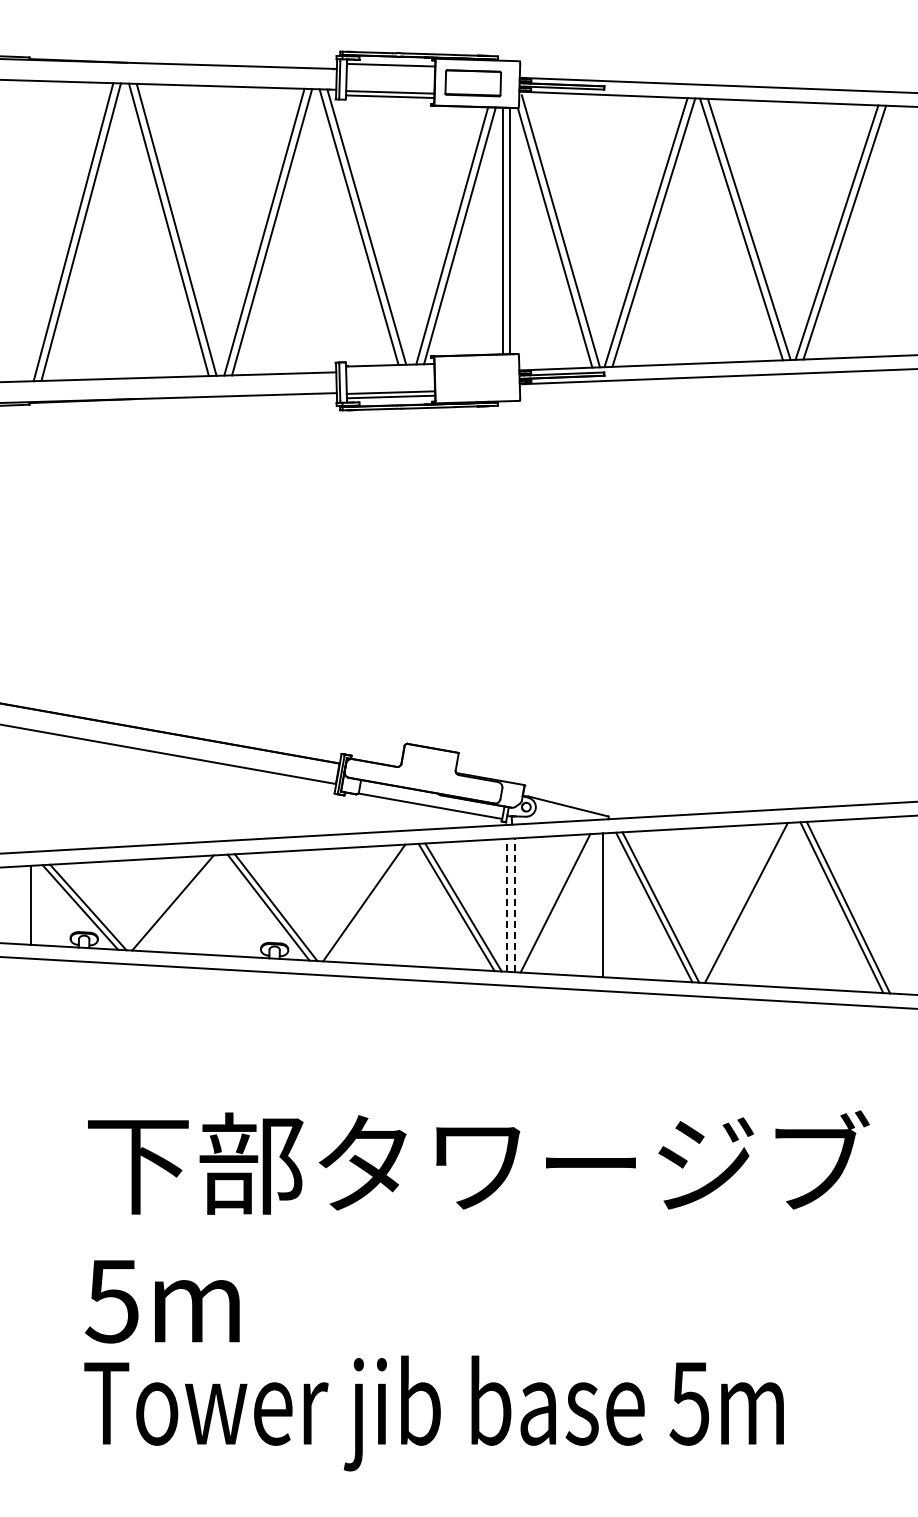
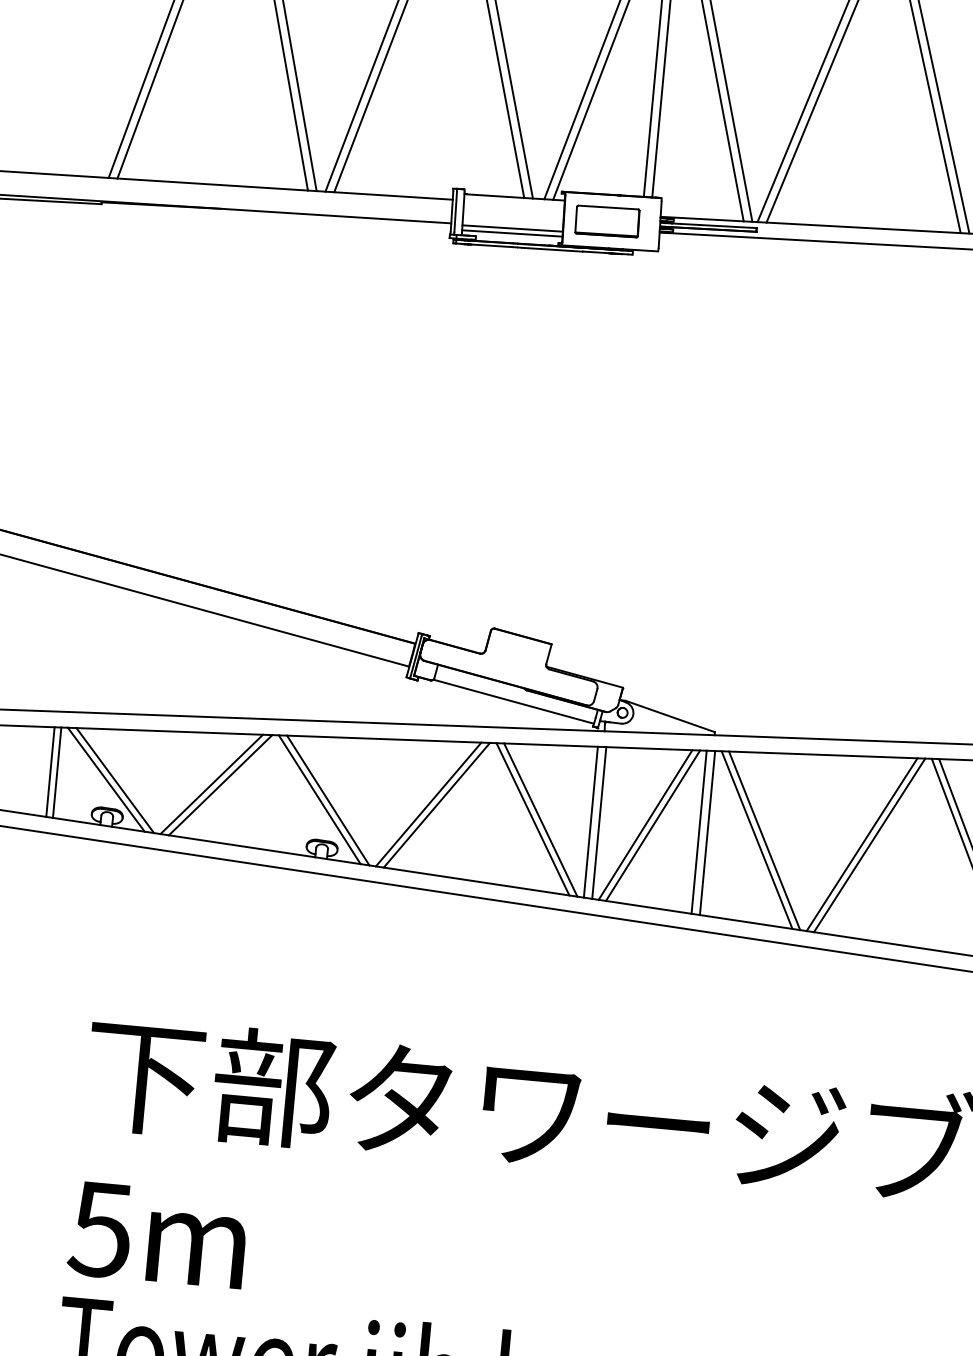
part: (473, 378) -> (607, 221), added
line: (371, 902) -> (436, 804), added
line: (562, 902) -> (653, 824), added
line: (752, 902) -> (869, 844), added
line: (180, 903) -> (220, 785), added
line: (507, 904) -> (590, 821), dashed -> solid
line: (36, 905) -> (56, 772), added
line: (514, 905) -> (598, 823), dashed -> solid
line: (610, 905) -> (707, 833), added

